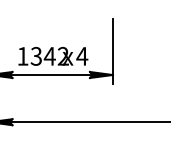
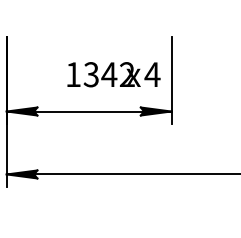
text: (53, 56) -> (113, 74), moved

